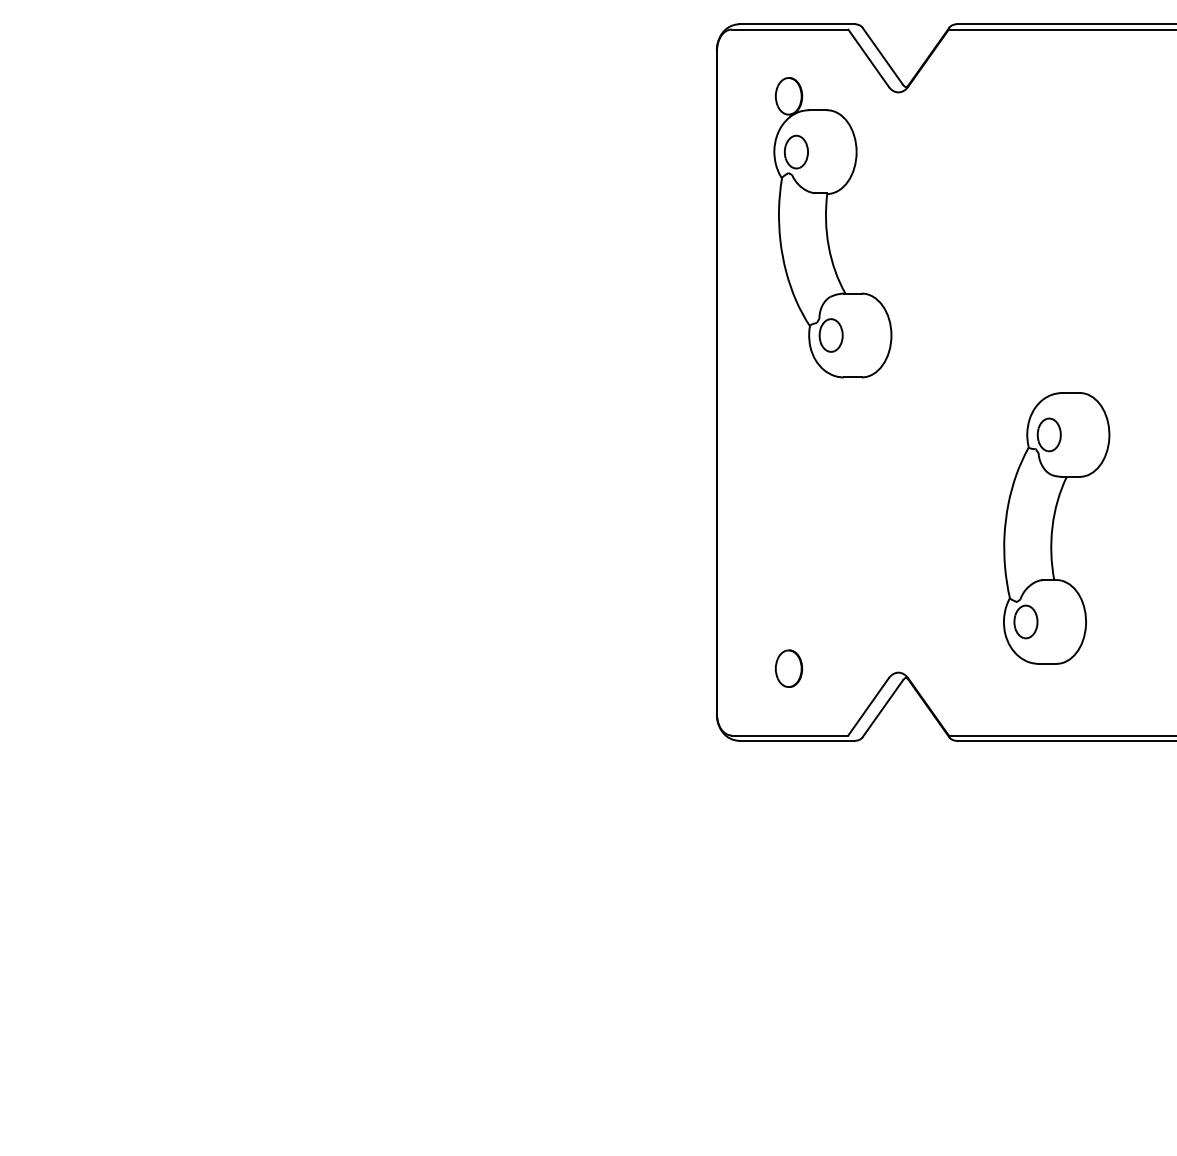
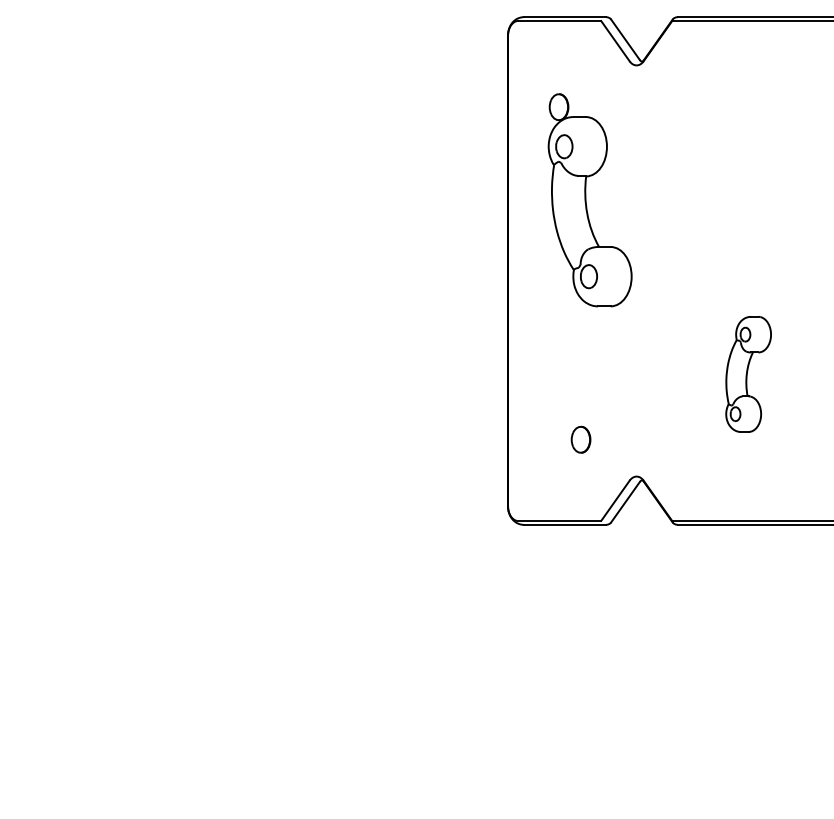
part: (831, 227) -> (589, 200), moved
part: (1056, 528) -> (748, 374), size x0.6
part: (788, 668) -> (580, 439), moved

